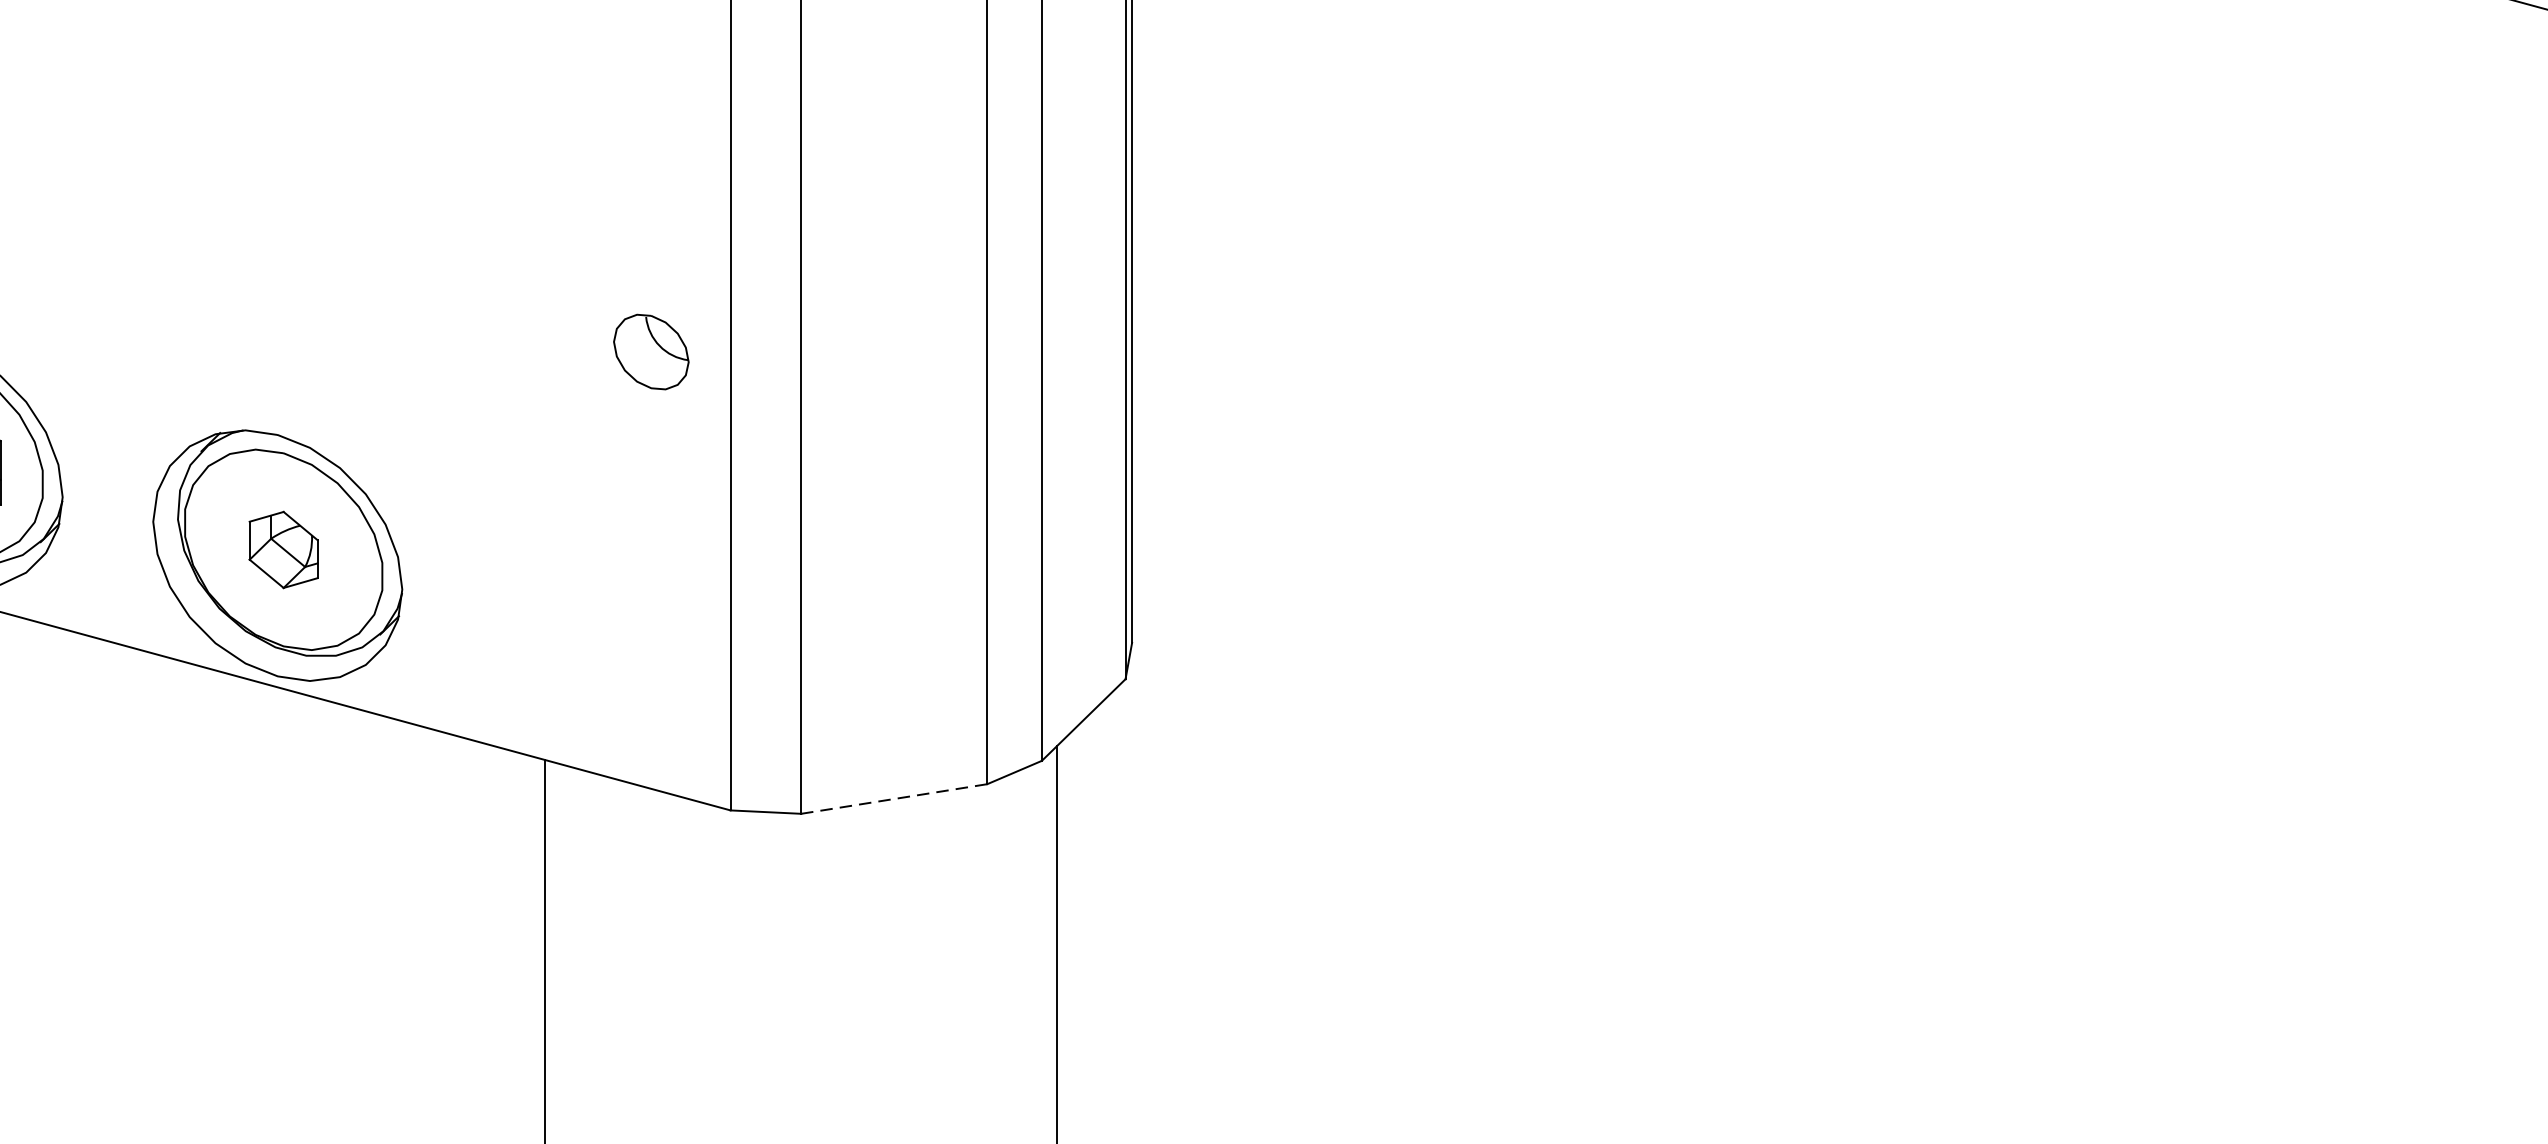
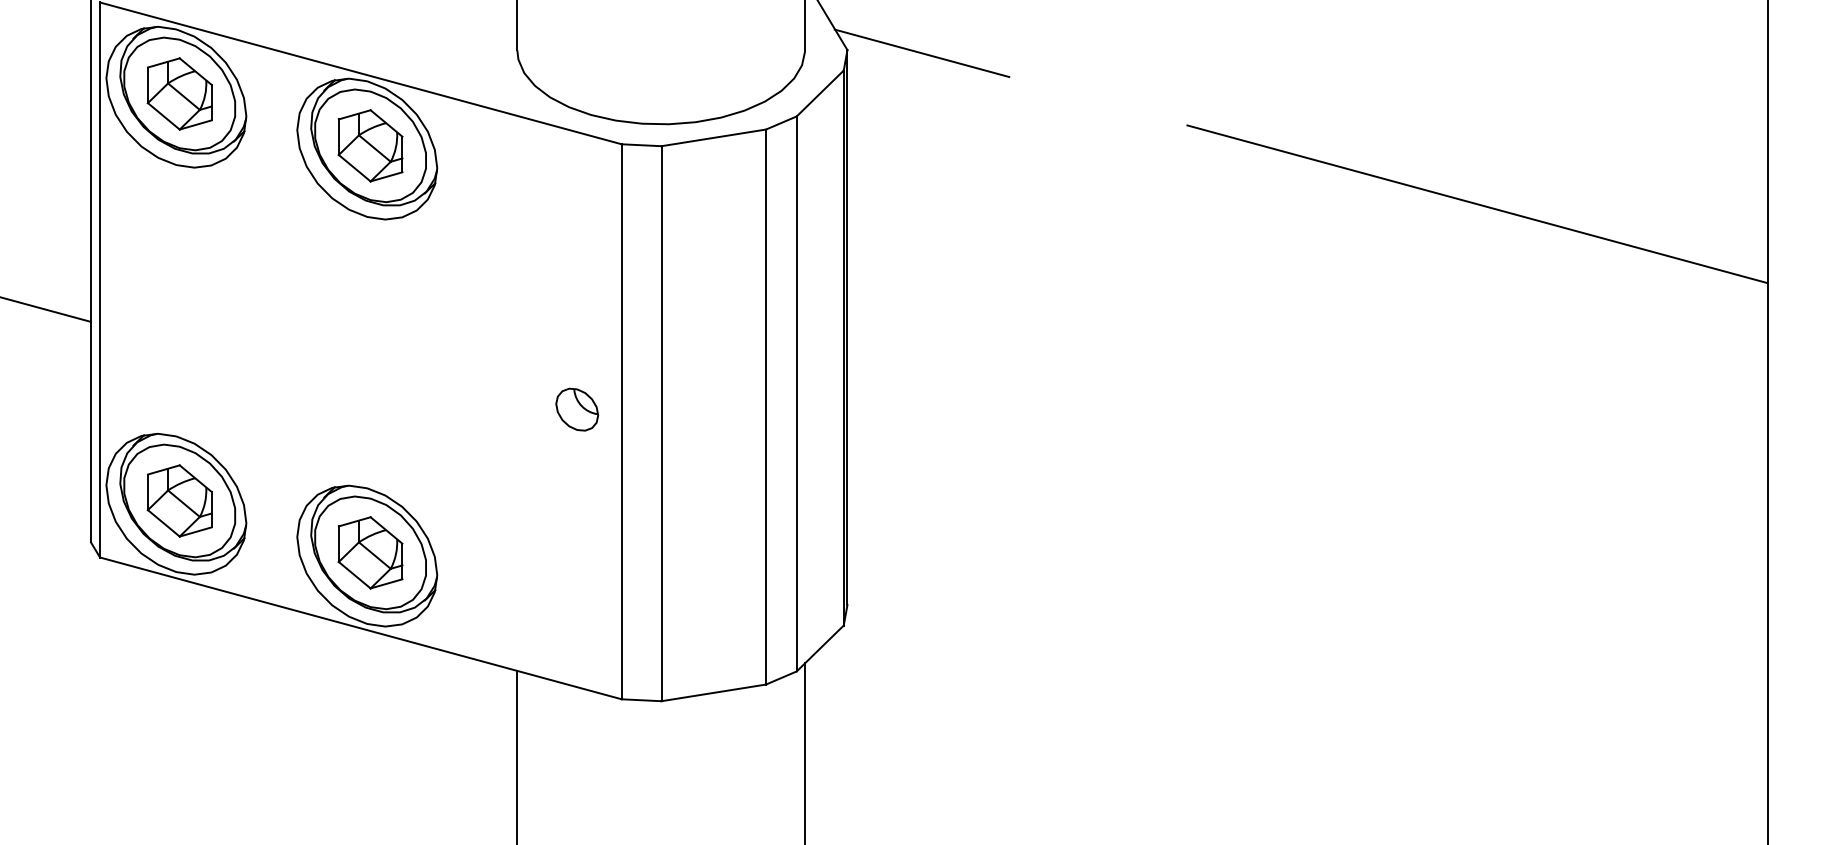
part: (651, 351) -> (577, 409), moved
part: (283, 549) -> (370, 552), size x1.67
line: (893, 798) -> (713, 692), dashed -> solid

